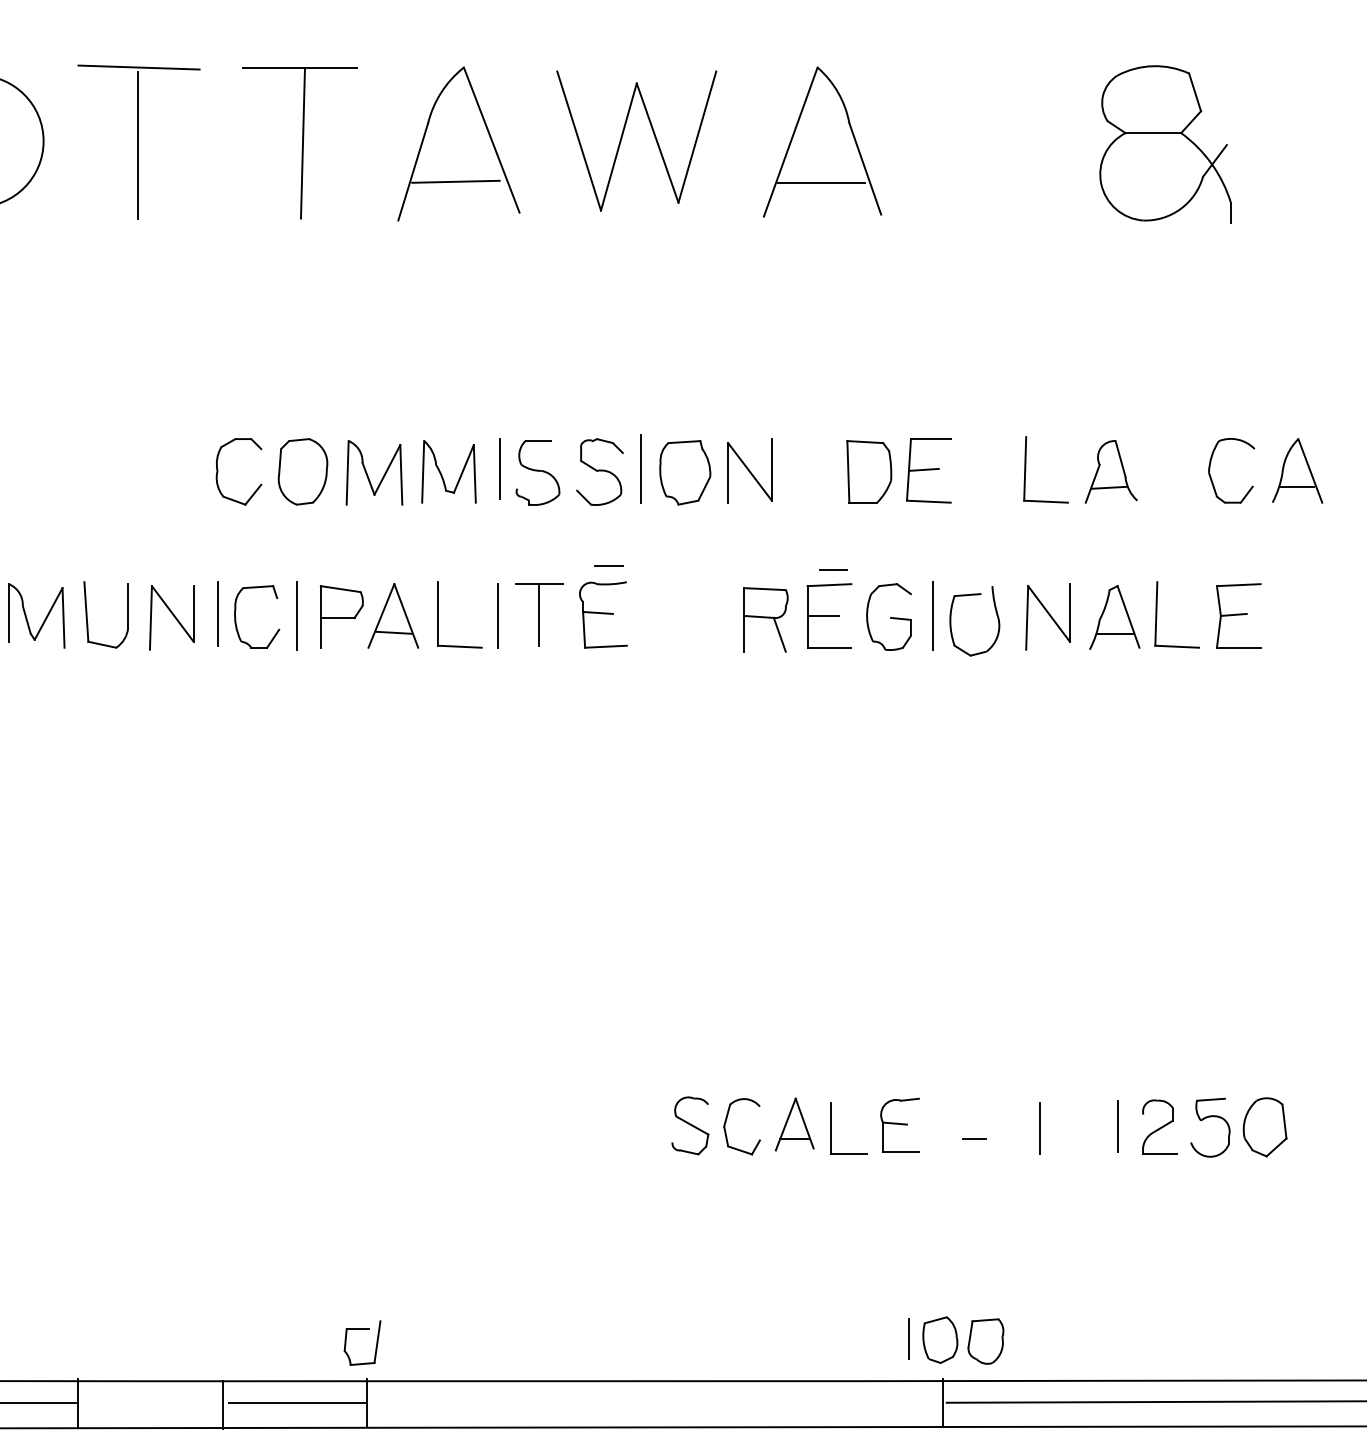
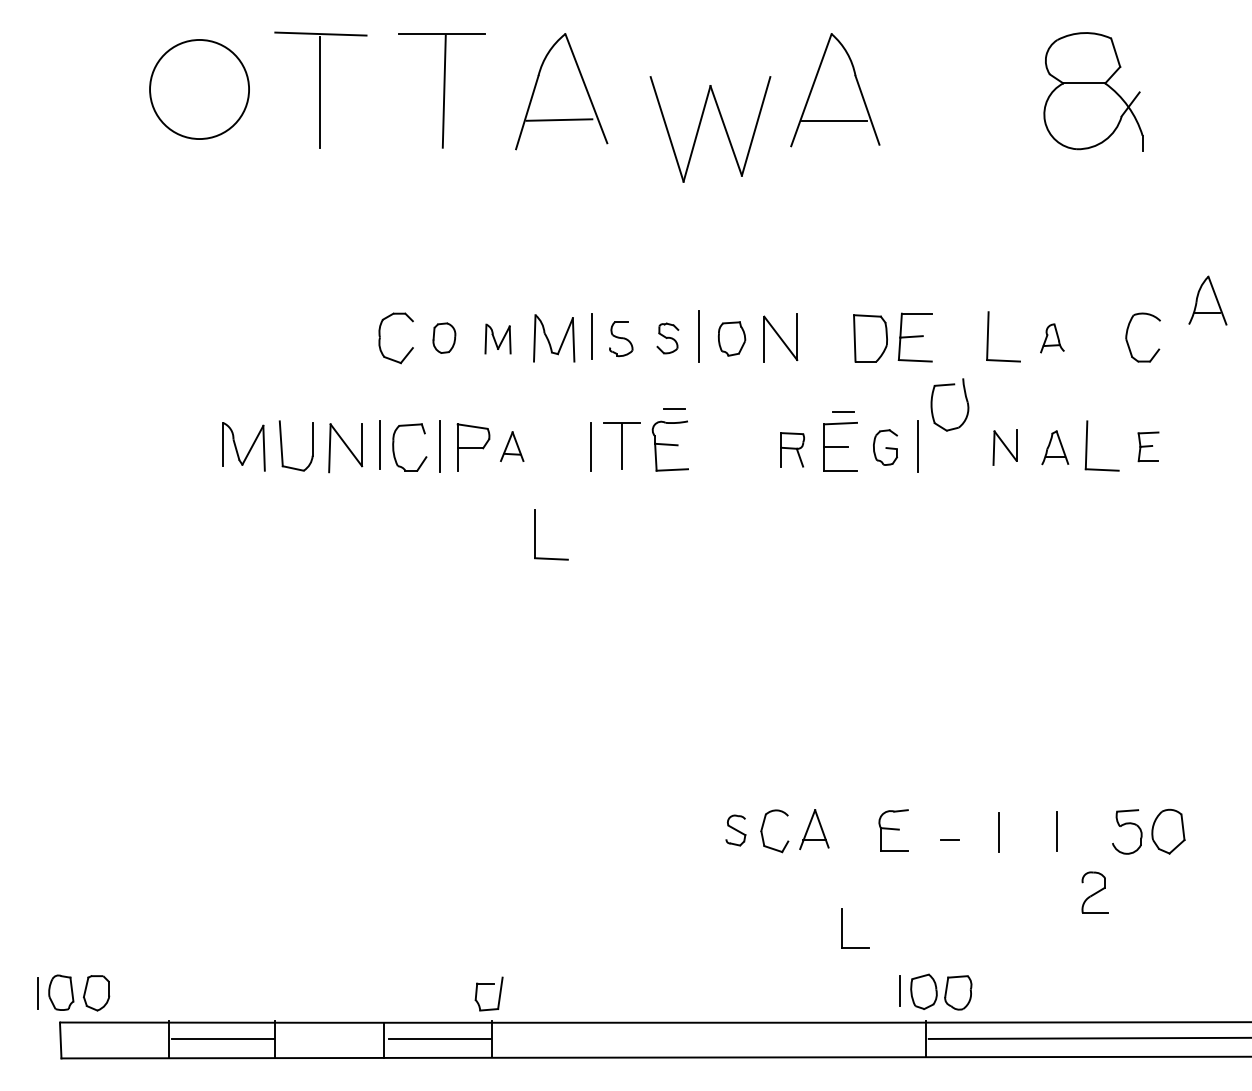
part: (623, 137) -> (700, 126), moved
part: (303, 470) -> (444, 337), size x0.6
part: (1297, 470) -> (1207, 300), moved
part: (373, 472) -> (497, 338), size x0.6
part: (599, 472) -> (667, 338), size x0.6
part: (684, 472) -> (731, 338), size x0.7
part: (1111, 472) -> (1052, 338), size x0.6
part: (538, 473) -> (621, 339), size x0.7
part: (438, 614) -> (535, 534), moved
part: (995, 614) -> (965, 399), moved
part: (392, 615) -> (511, 446), size x0.6
part: (1238, 615) -> (1148, 446), size x0.6
part: (889, 616) -> (885, 447), size x0.7
part: (1047, 616) -> (1004, 447), size x0.7
part: (1113, 616) -> (1054, 447), size x0.7
part: (765, 619) -> (792, 449), size x0.7
part: (689, 1125) -> (735, 830), size x0.7
part: (1158, 1127) -> (1094, 892), moved
part: (832, 1128) -> (842, 928), moved

